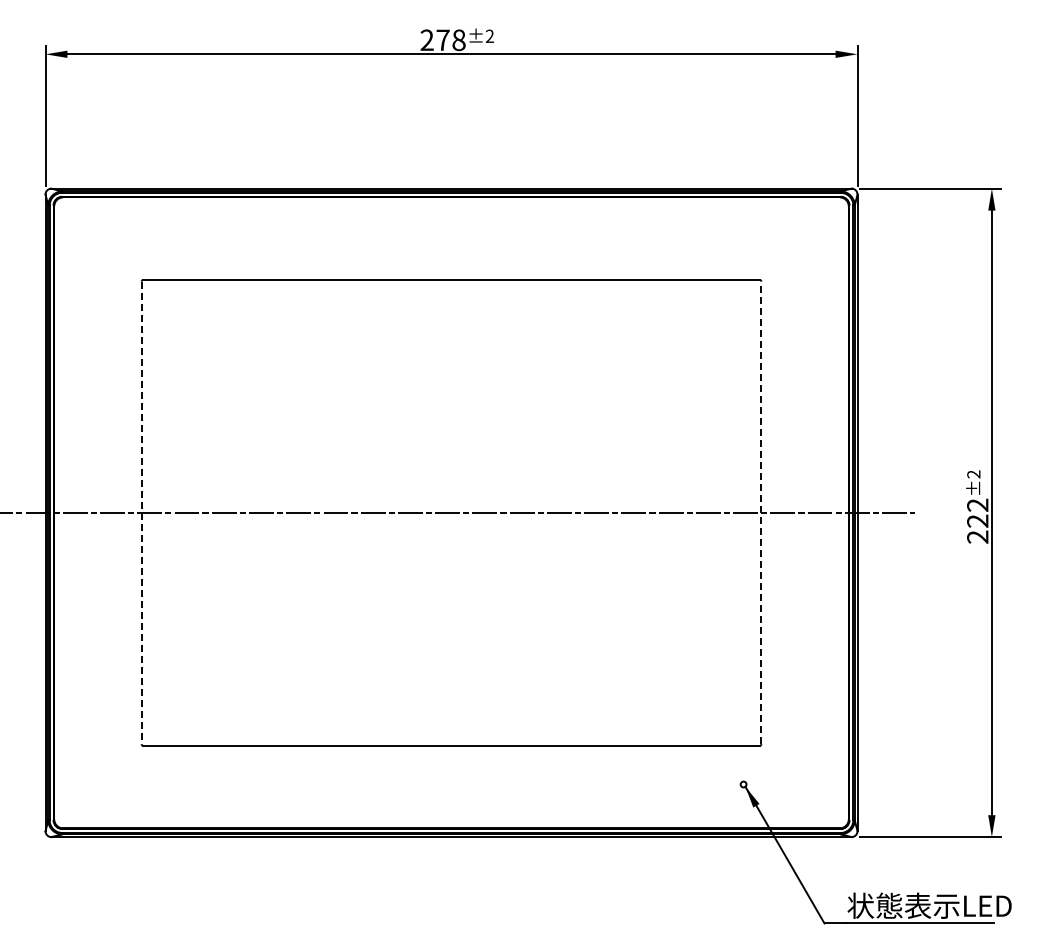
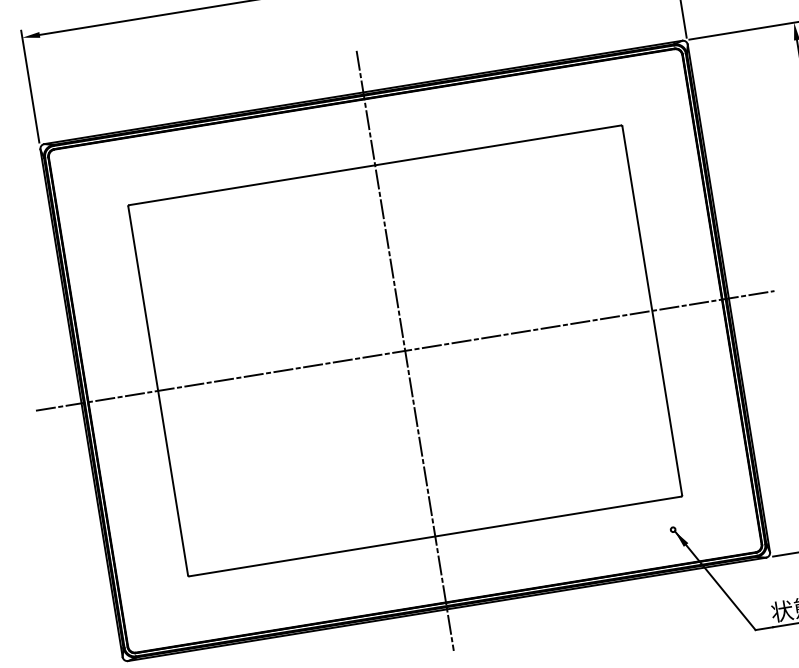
line: (451, 512) -> (405, 350), added
line: (761, 512) -> (652, 310), dashed -> solid
line: (141, 513) -> (158, 391), dashed -> solid

